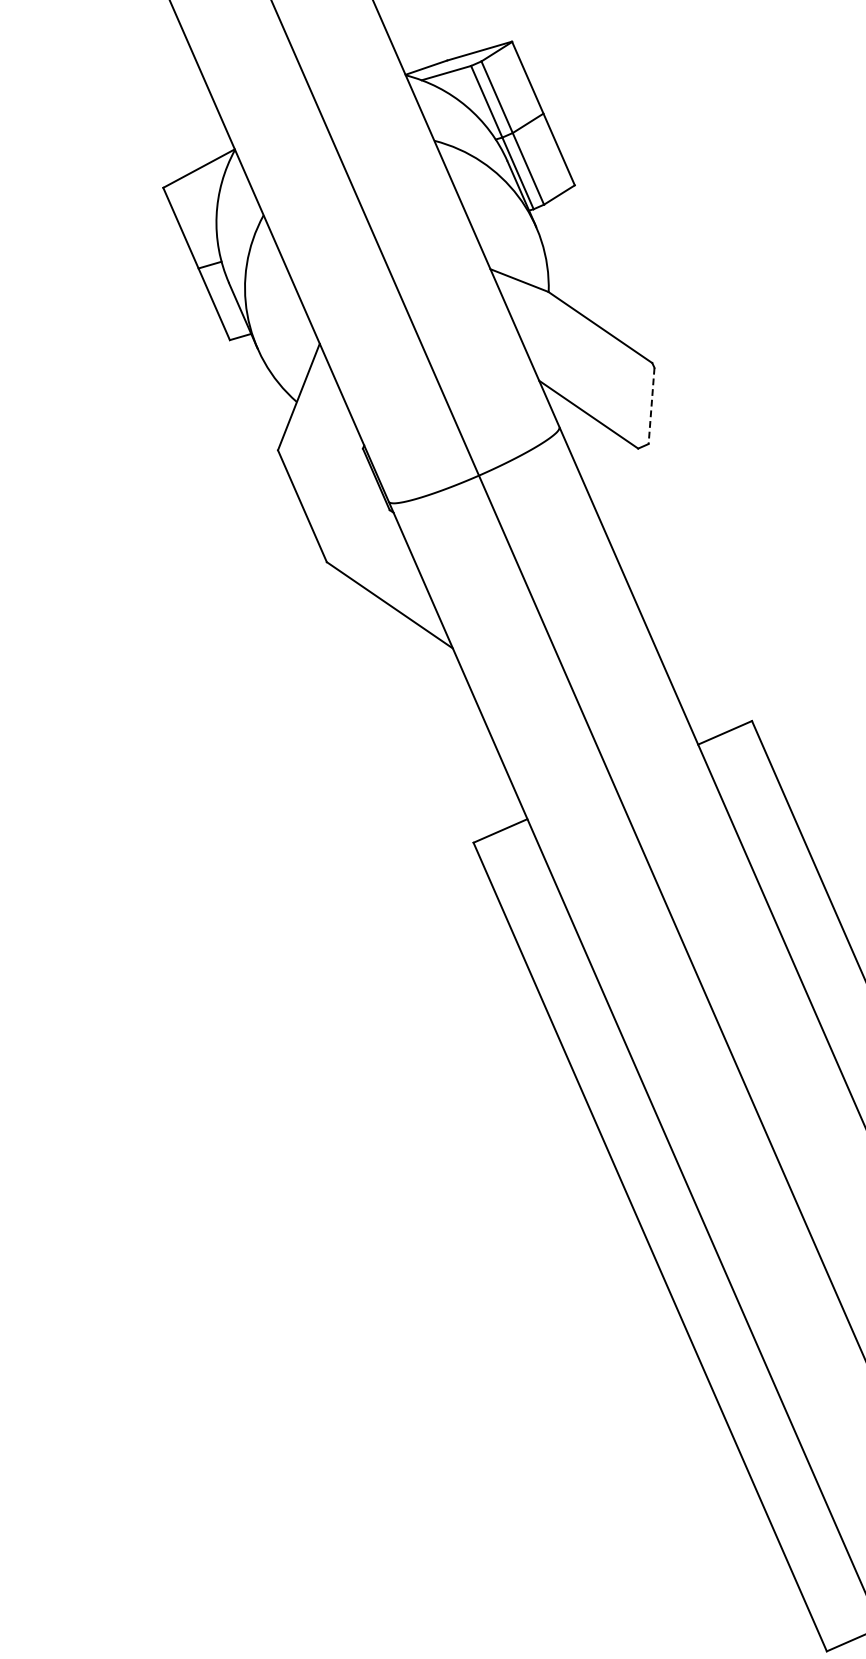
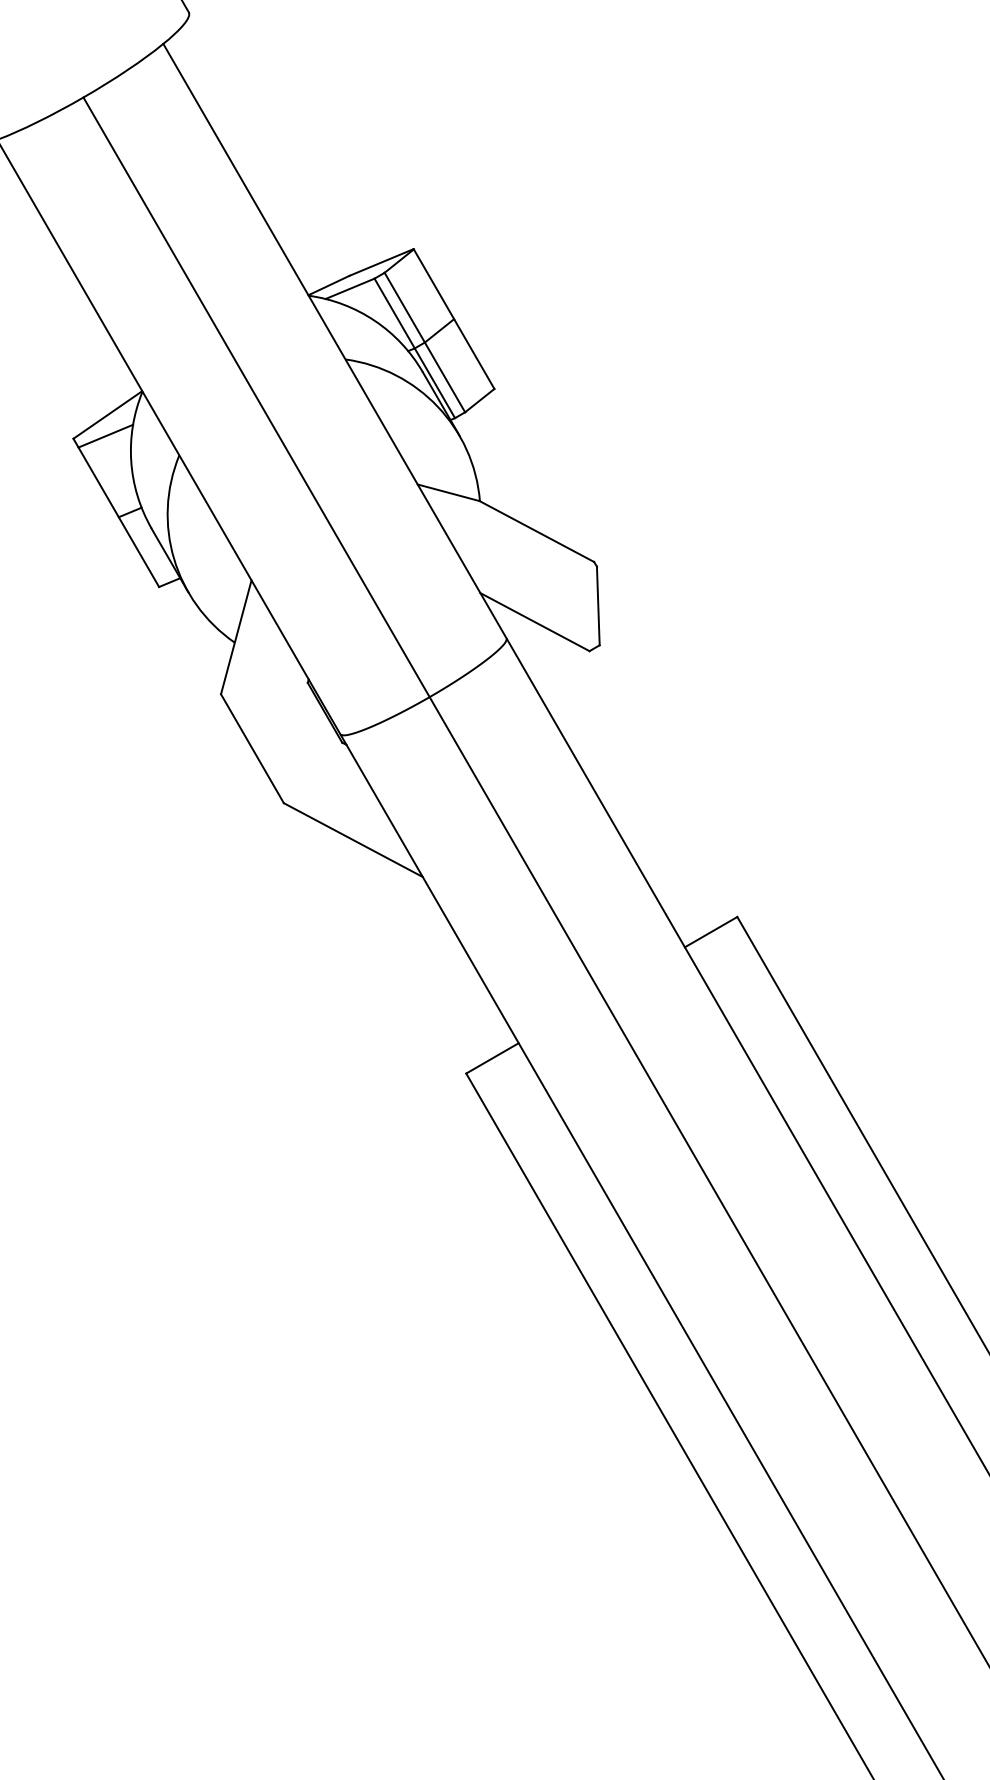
line: (194, 188) -> (105, 435), added
line: (651, 406) -> (598, 606), dashed -> solid

